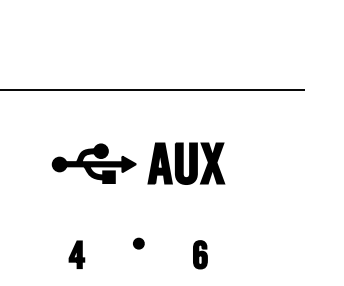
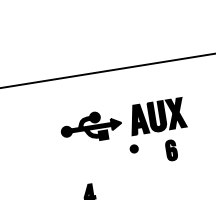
part: (138, 243) -> (133, 148), moved
part: (200, 254) -> (171, 150), moved

